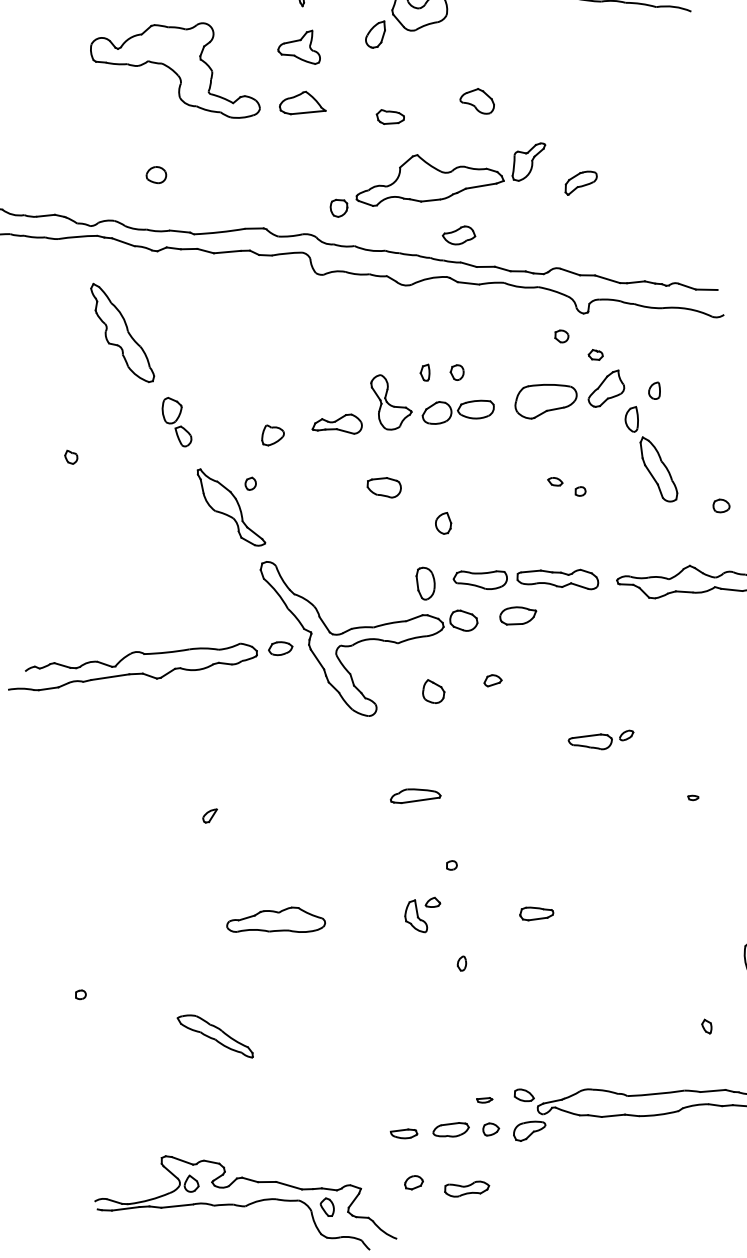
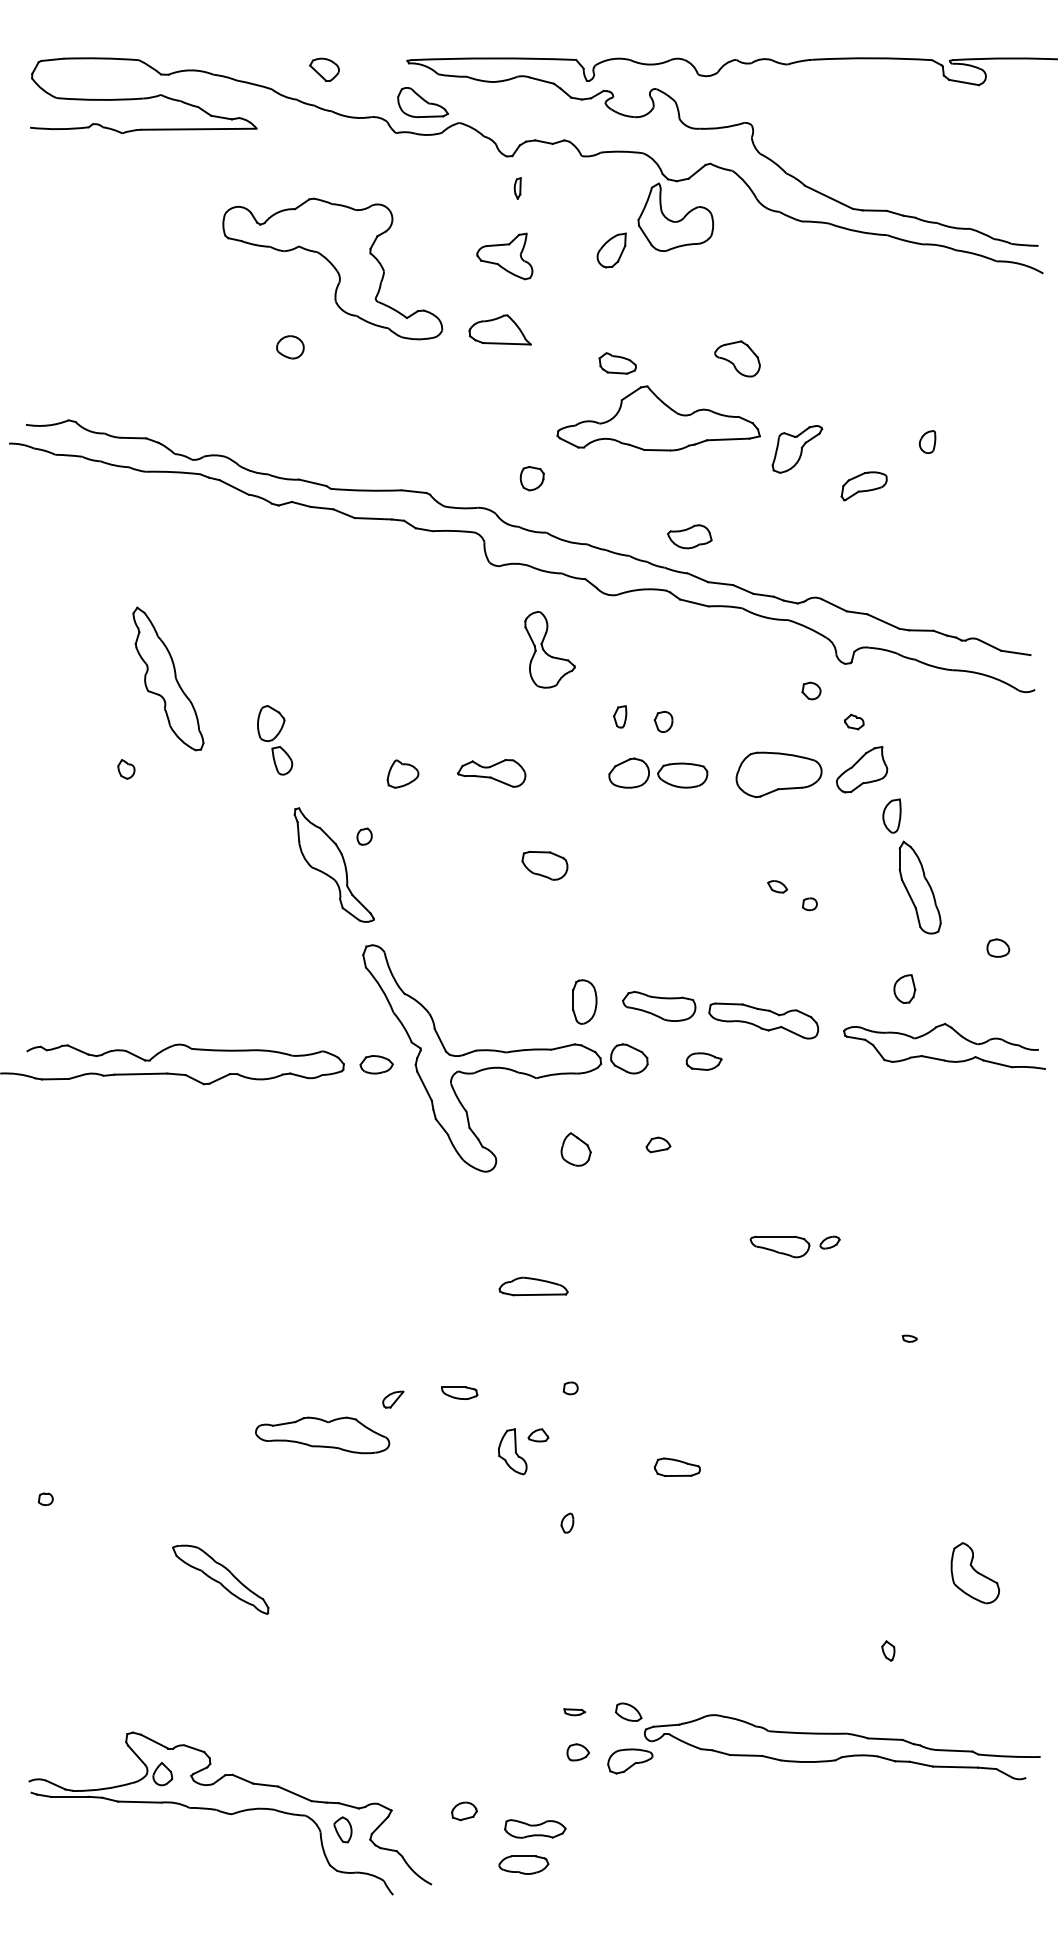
part: (156, 175) -> (290, 347), moved
part: (428, 177) -> (658, 418), moved
part: (122, 332) -> (168, 678), moved
part: (654, 391) -> (927, 442), moved
part: (391, 401) -> (549, 649), moved
part: (443, 523) -> (904, 988), moved
part: (517, 615) -> (703, 1061), size x0.7
part: (210, 815) -> (393, 1399), moved
part: (450, 1130) -> (523, 1864), moved
part: (404, 1133) -> (459, 1392), moved

